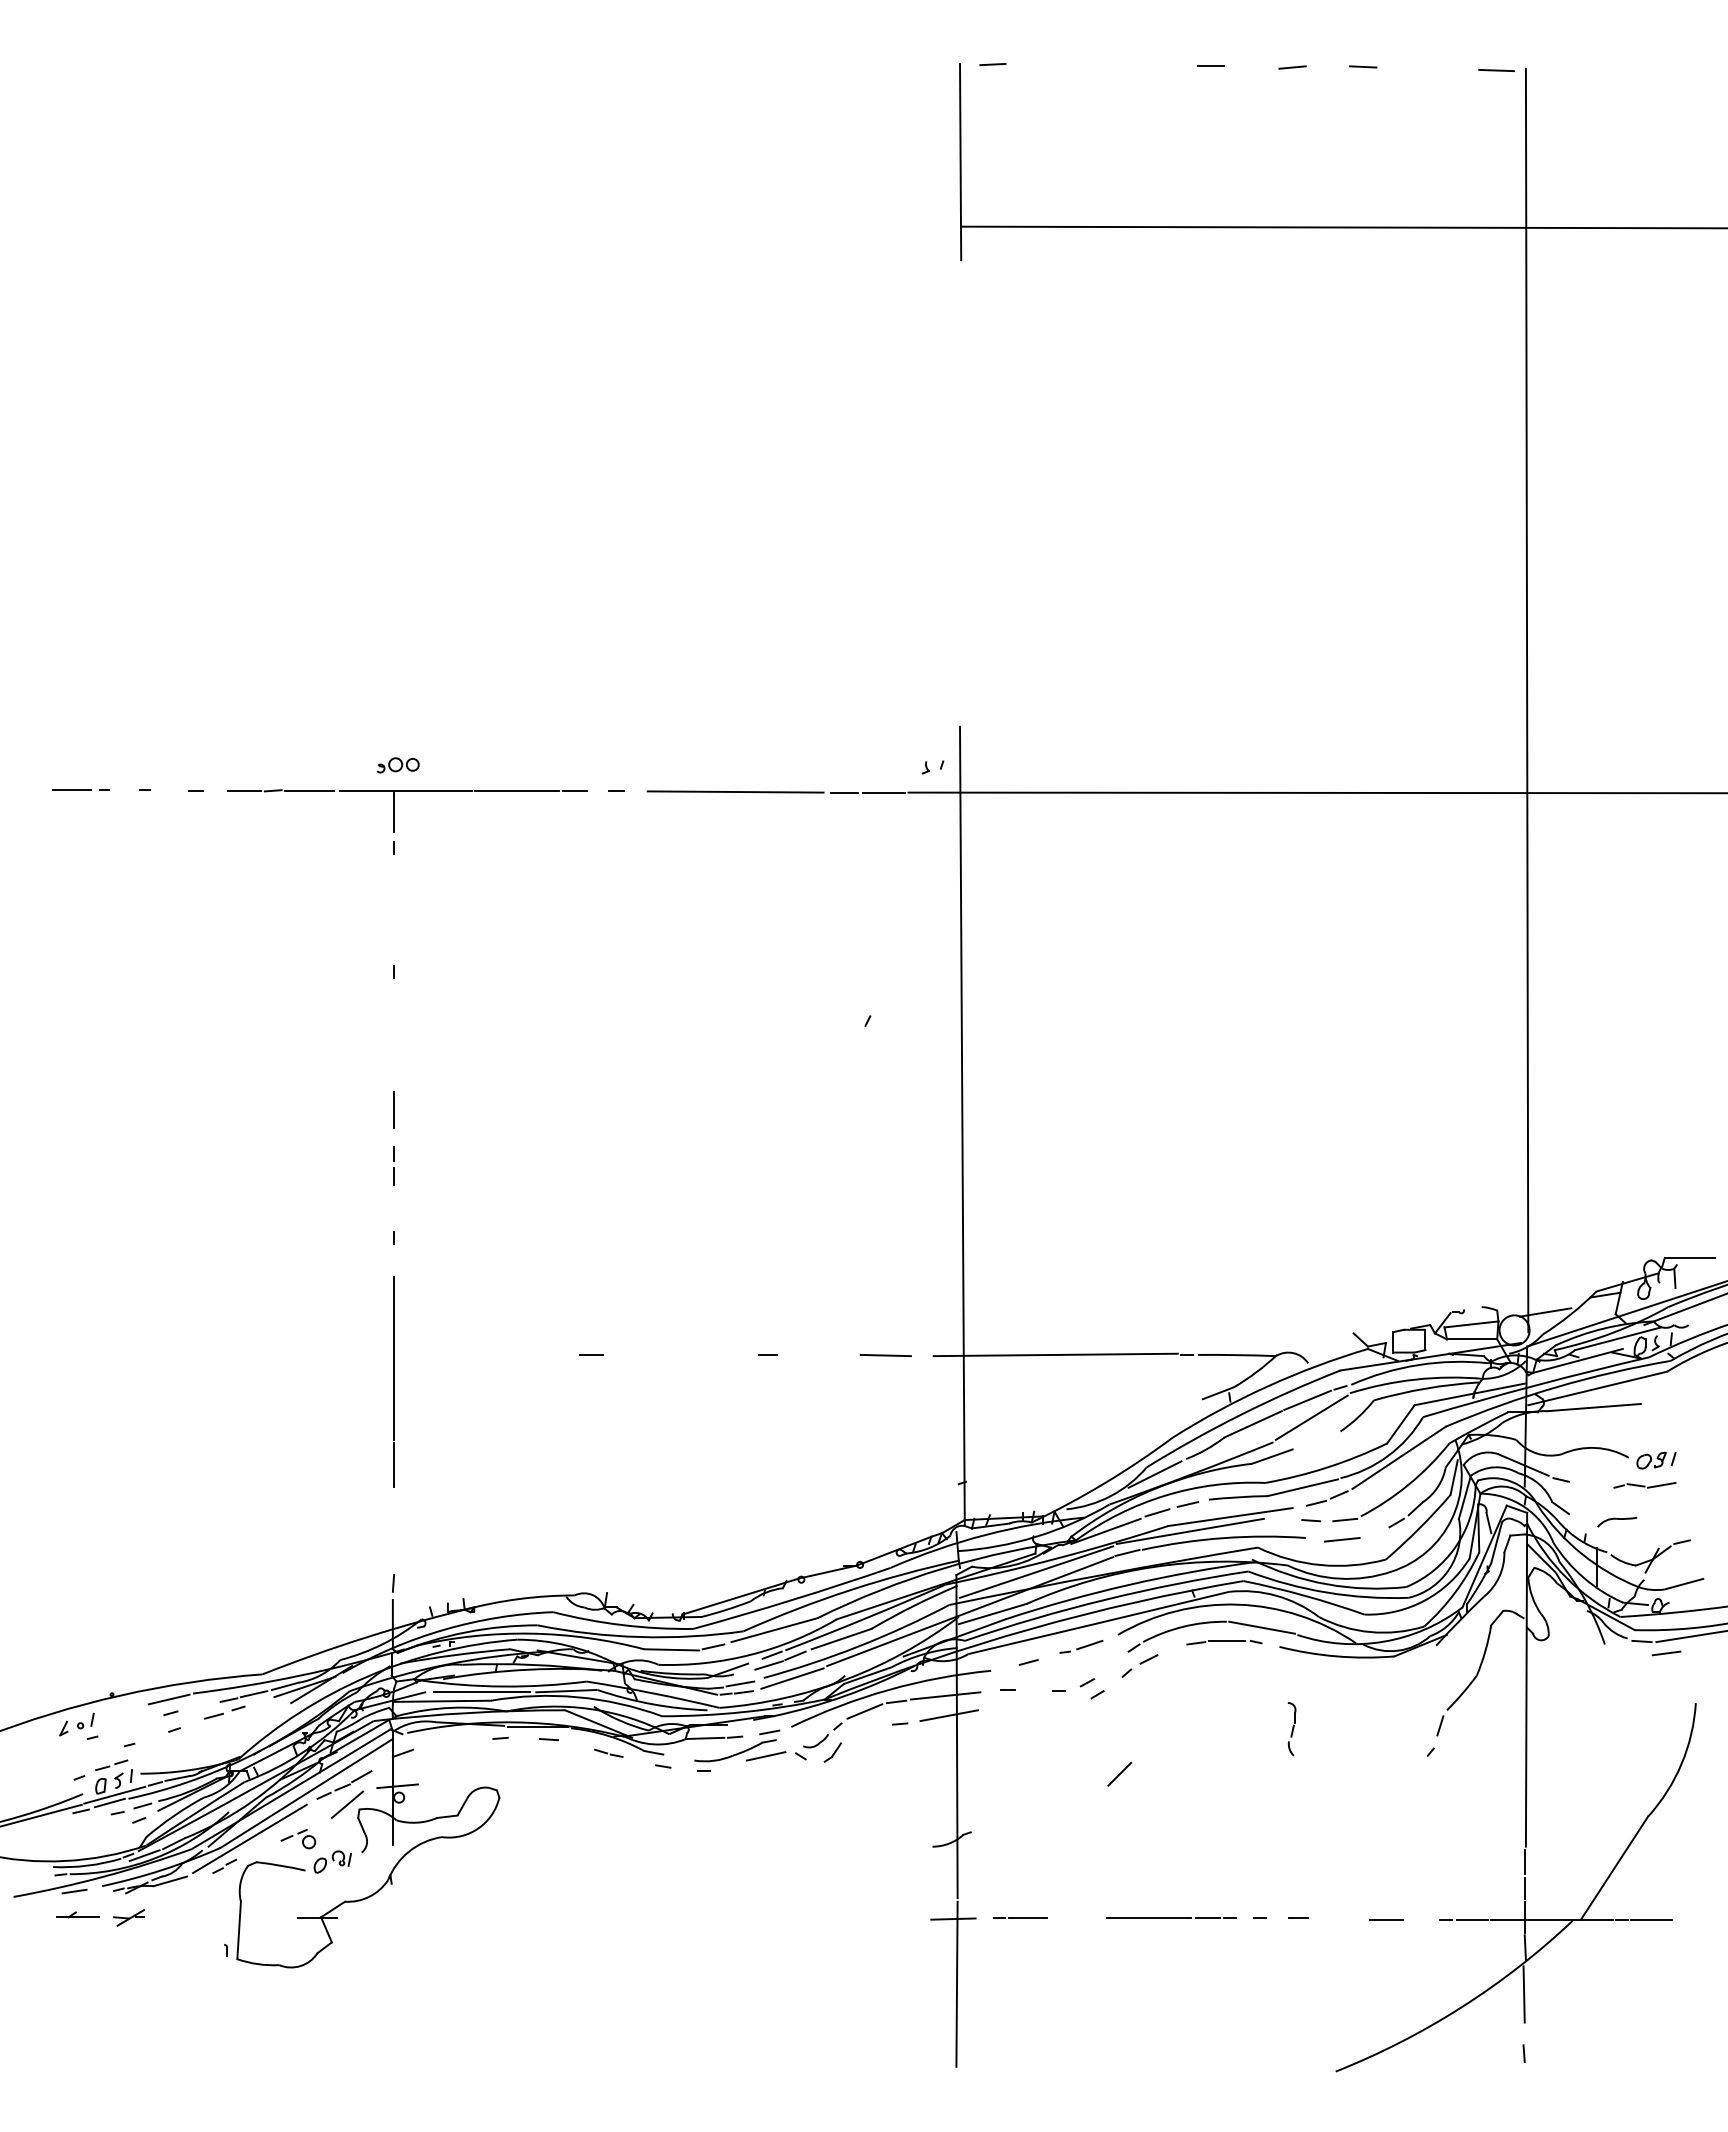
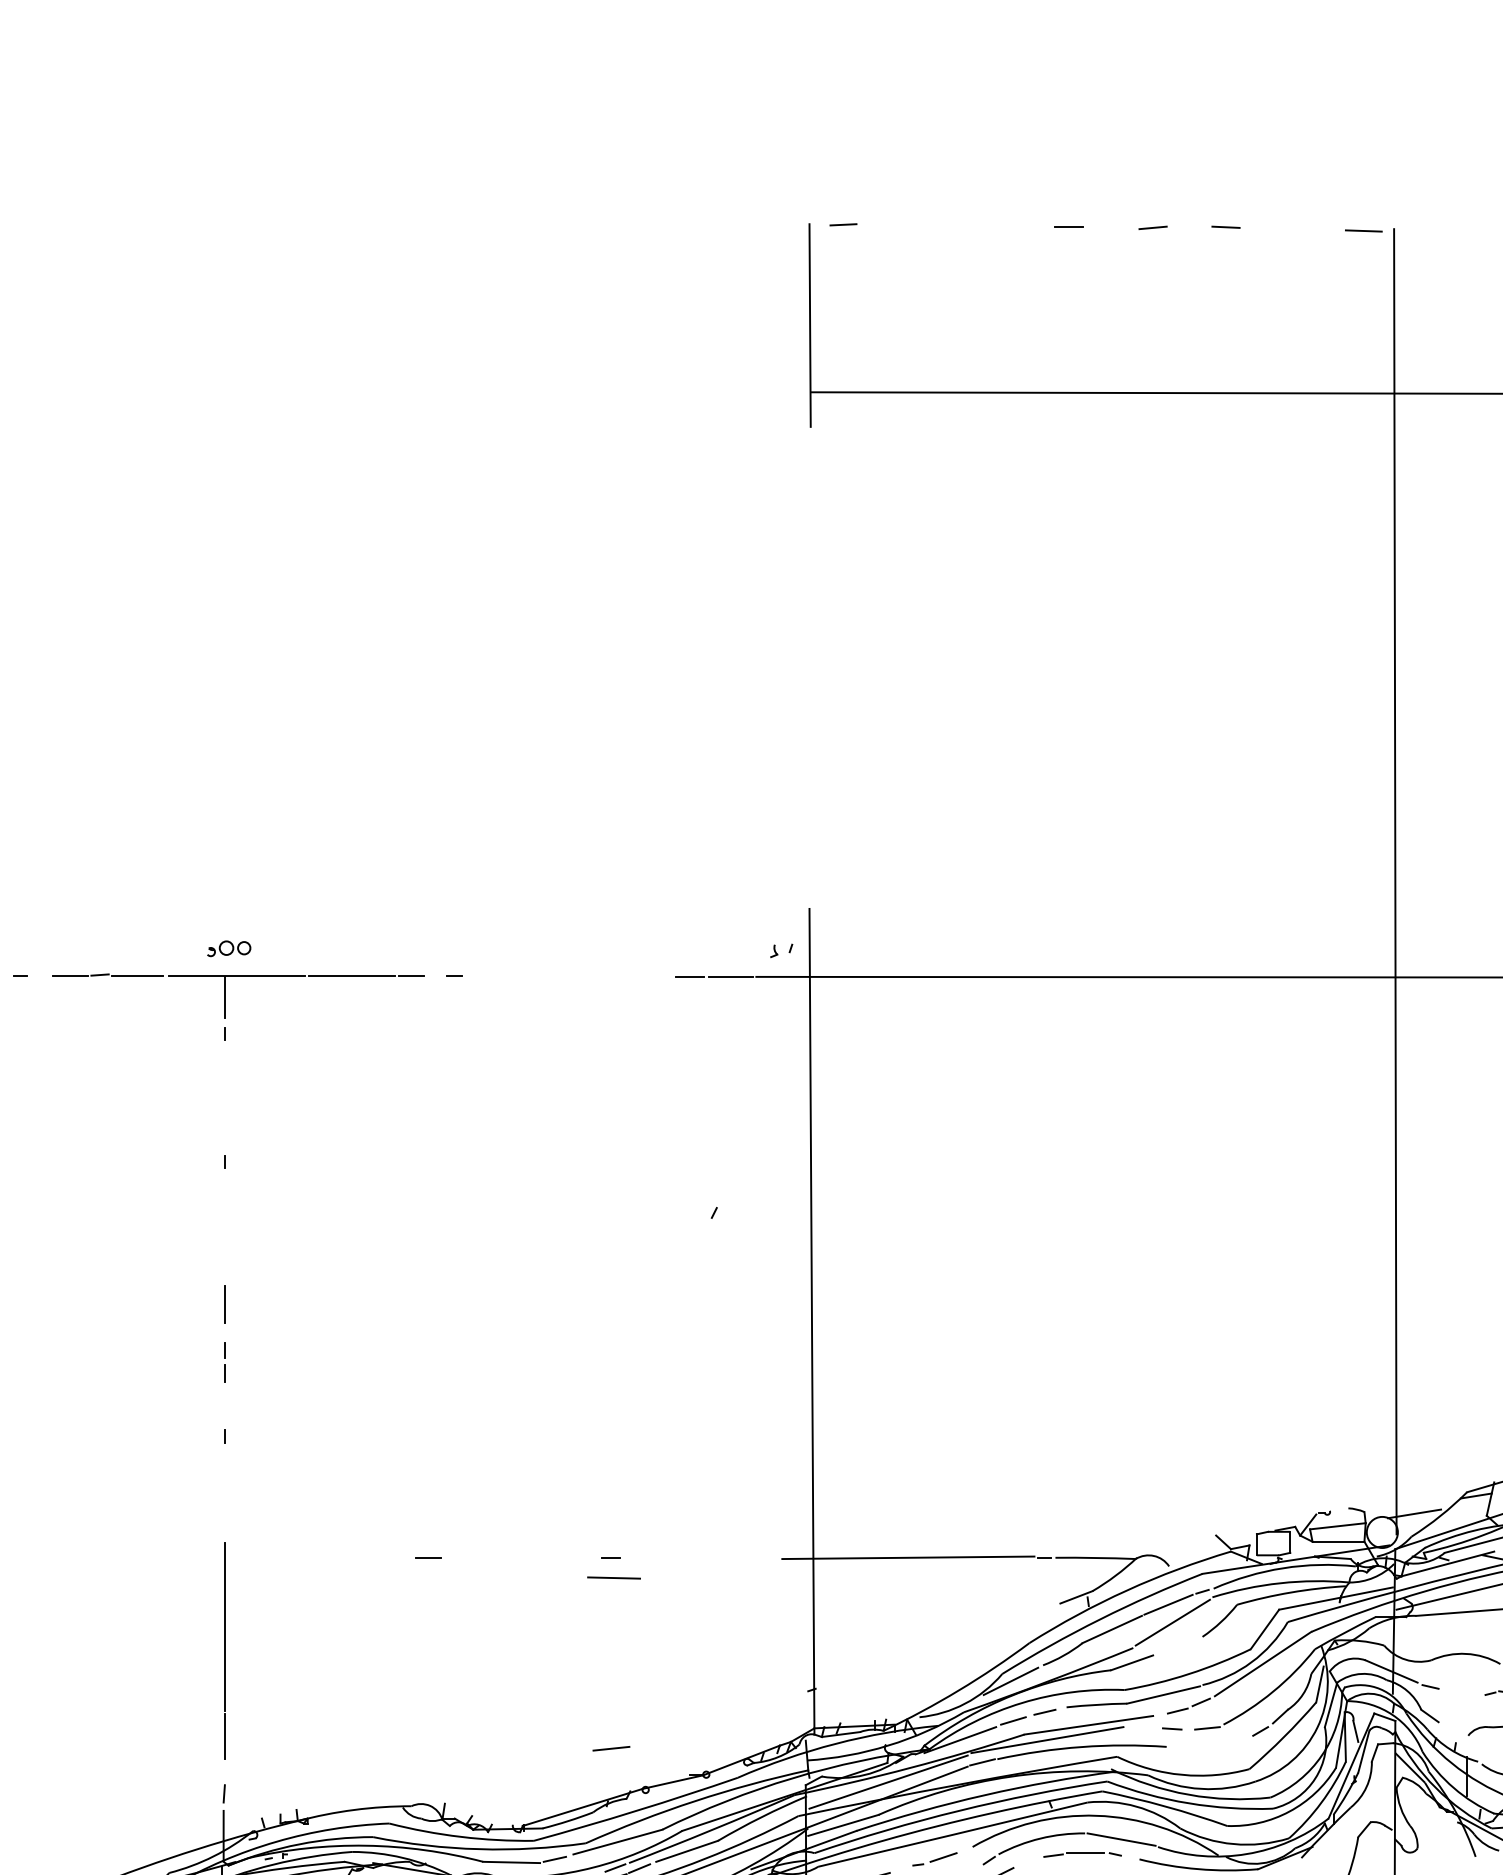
line: (735, 791) -> (577, 975), removed
line: (885, 1355) -> (613, 1578), moved
line: (393, 1381) -> (224, 1650), moved
line: (1342, 1539) -> (611, 1748), moved

